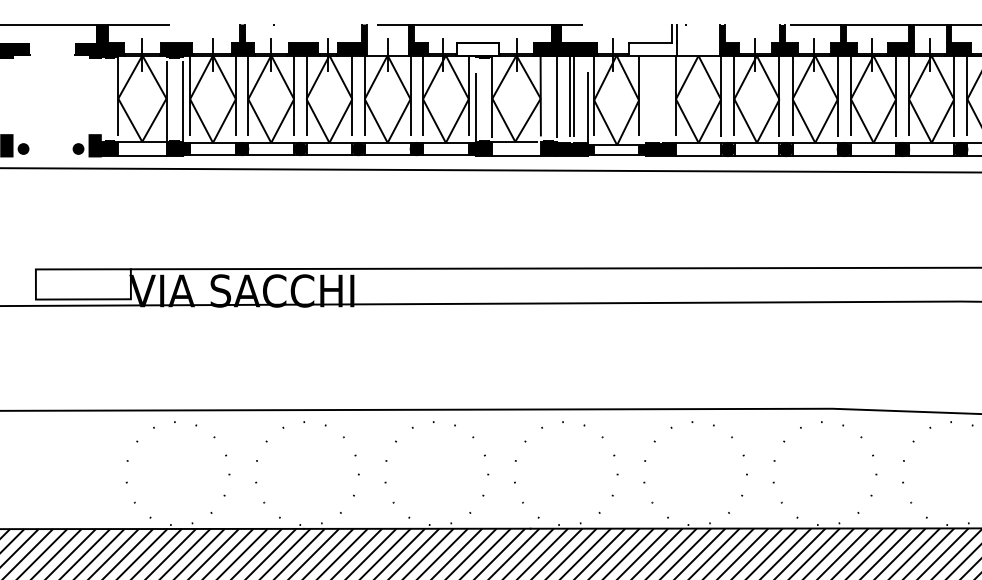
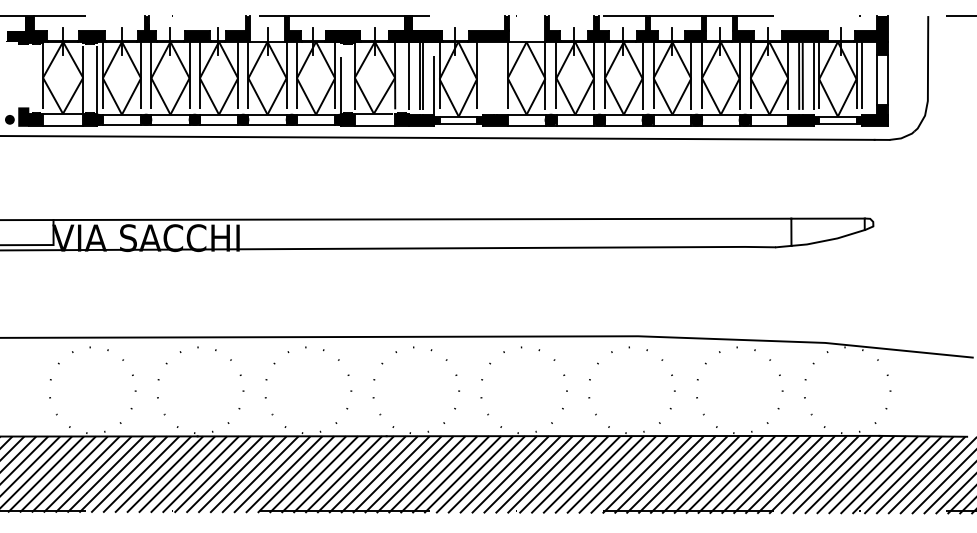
fill: (651, 39) -> (487, 28), added
fill: (477, 49) -> (342, 36), added

